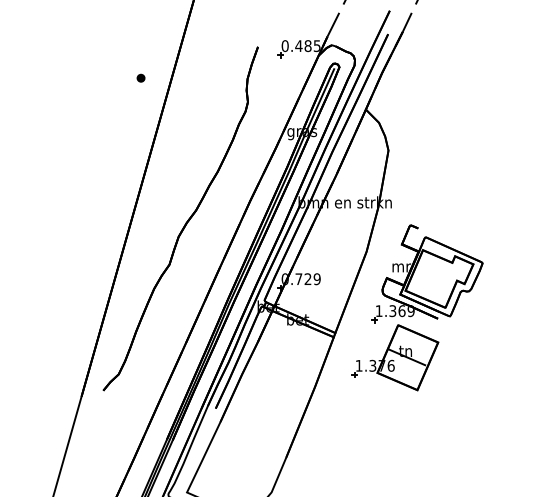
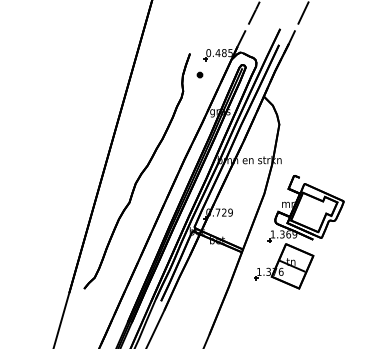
part: (140, 77) -> (199, 74), moved

